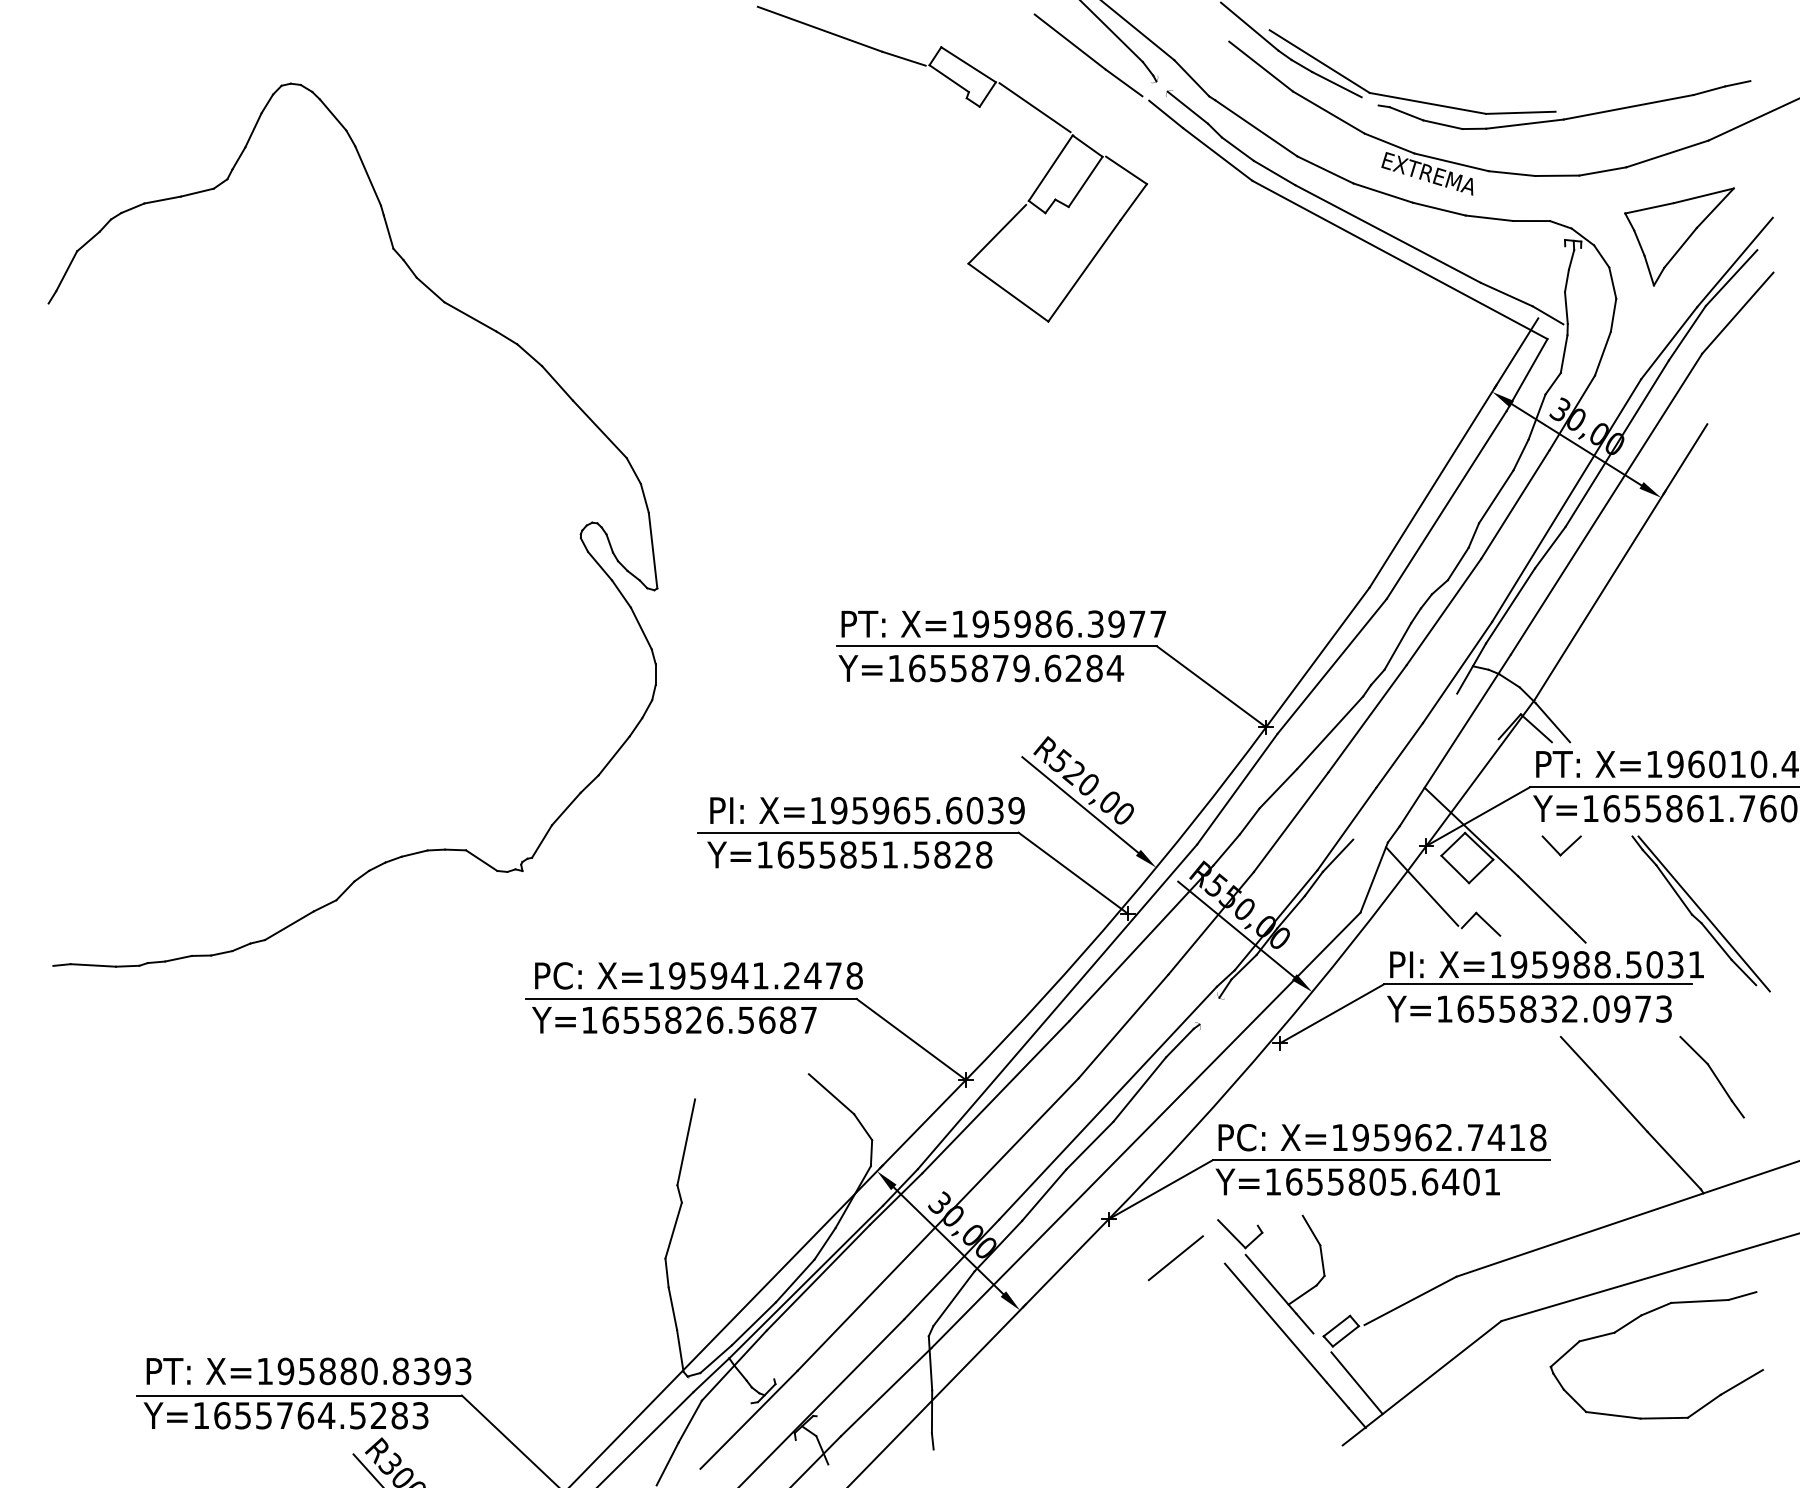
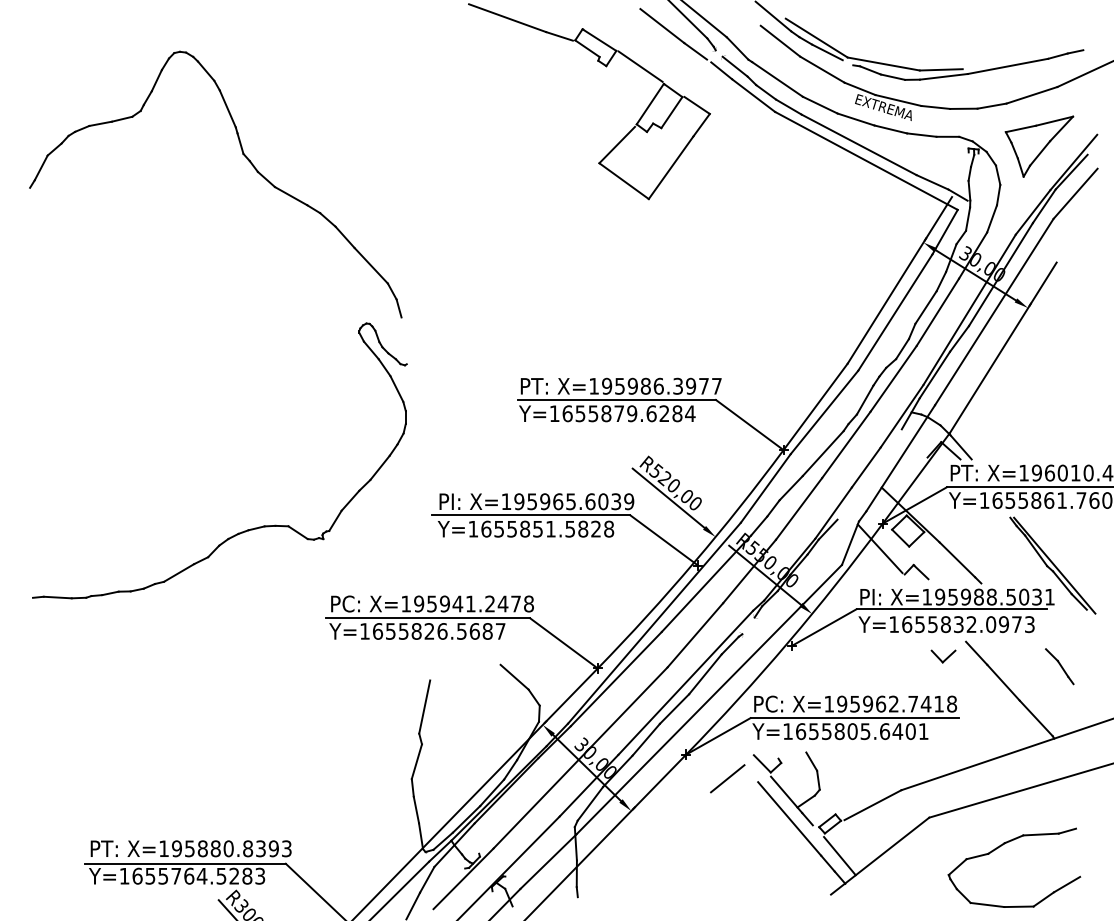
line: (651, 550) -> (403, 340), removed
part: (1561, 845) -> (943, 656), moved
part: (1711, 1076) -> (1059, 666), size x0.7
part: (1634, 1322) -> (1000, 847), moved

